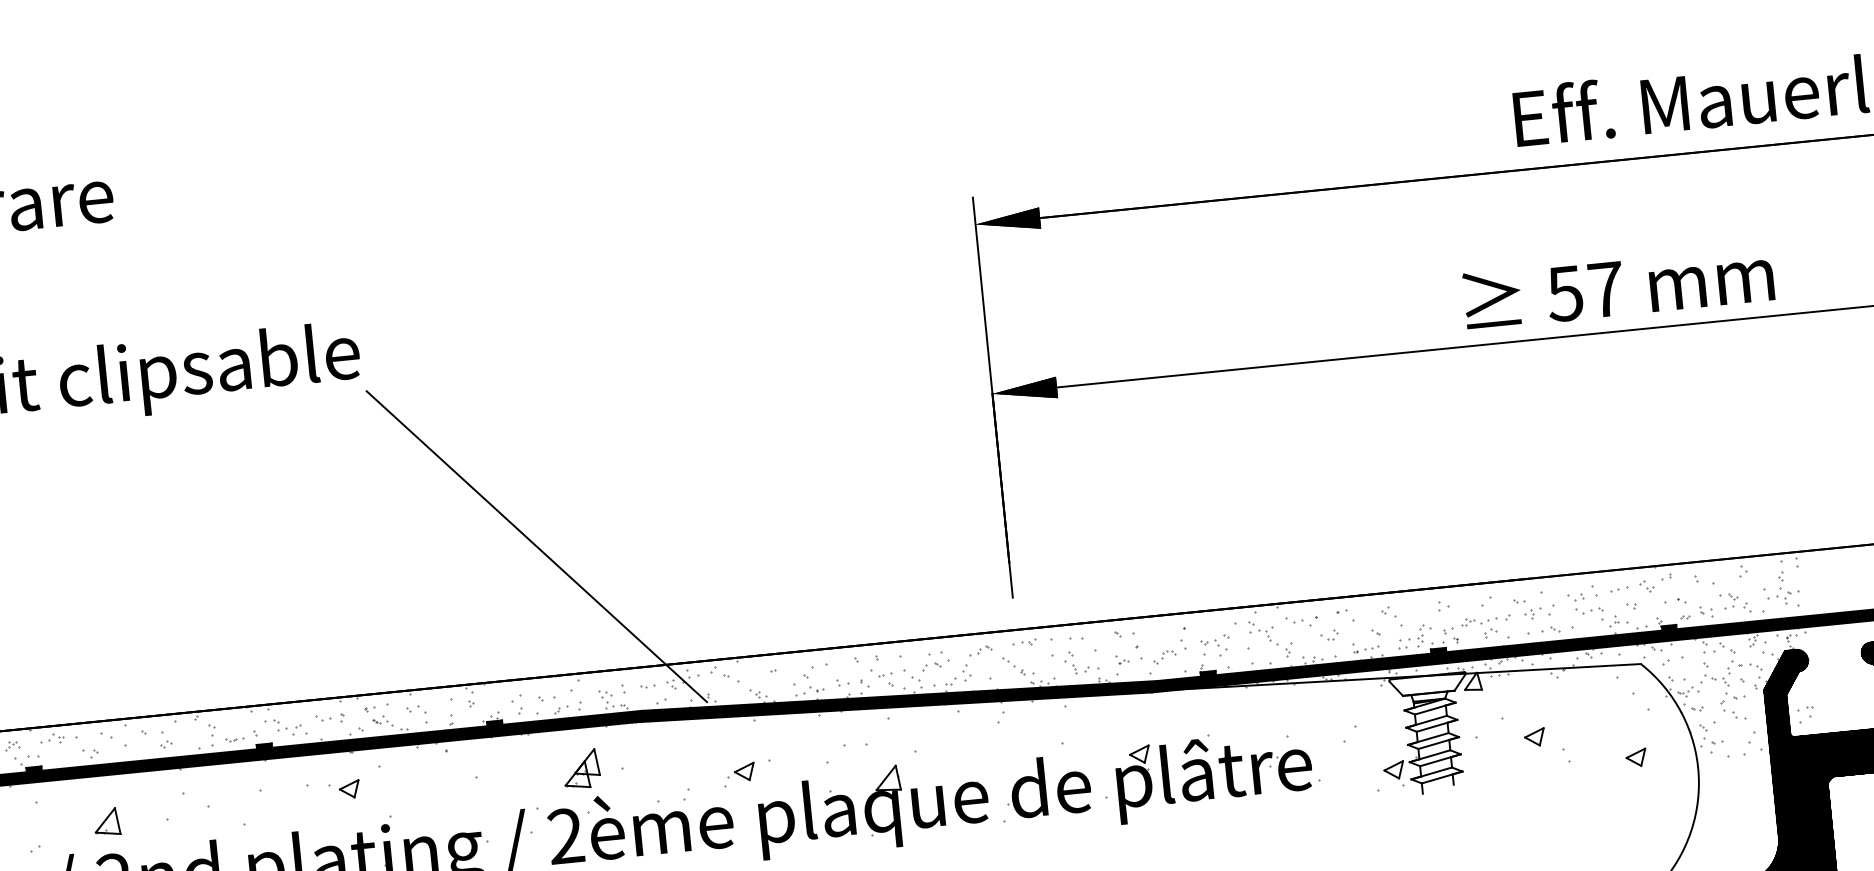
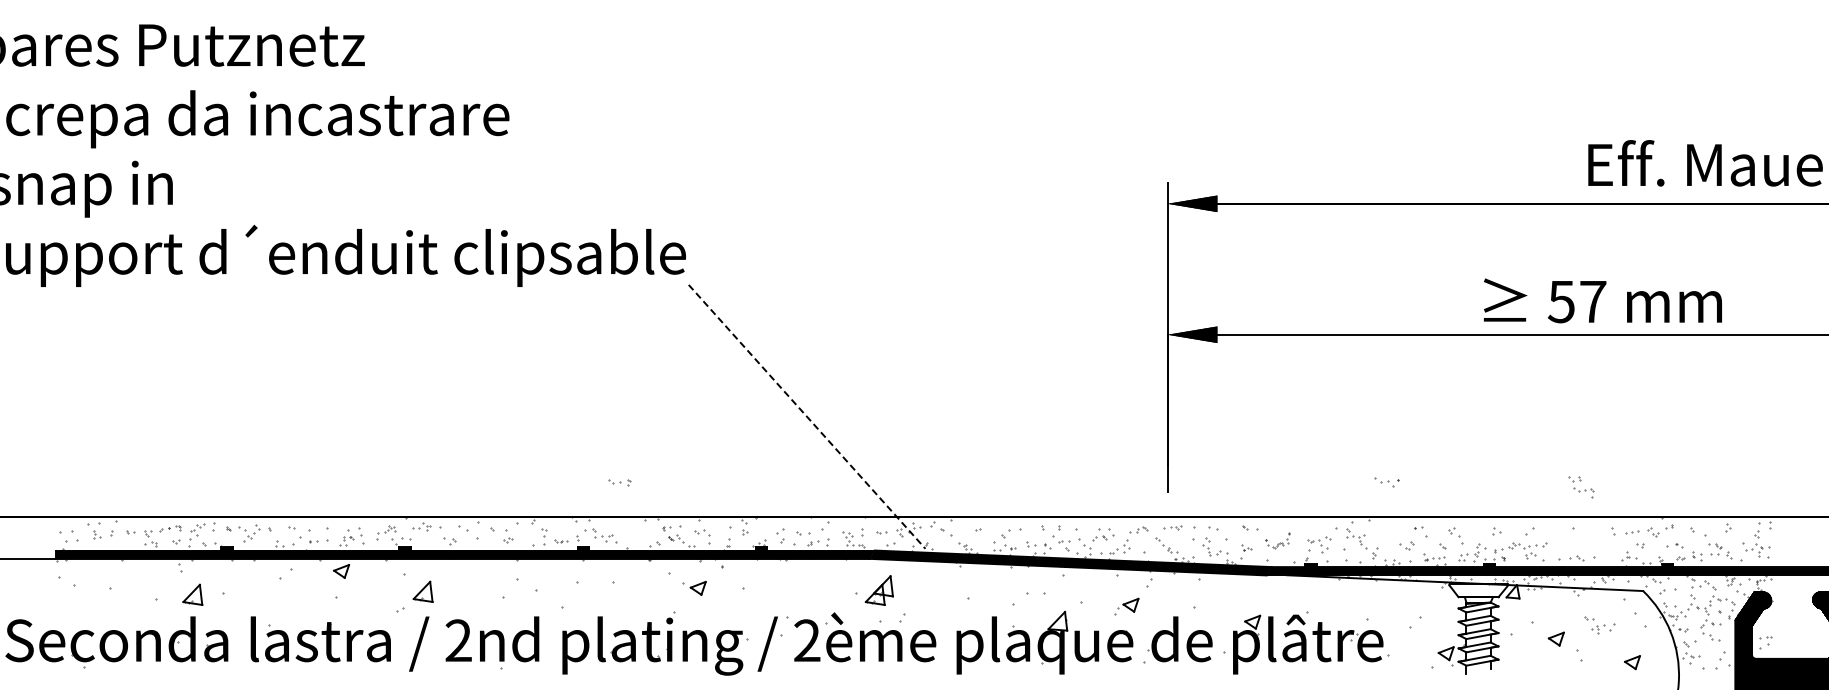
text: (1618, 286) -> (1602, 300), moved
line: (537, 547) -> (807, 417), solid -> dashed
part: (1586, 607) -> (1581, 487), moved
part: (1533, 608) -> (1599, 625), moved
part: (1301, 621) -> (1386, 482), moved
part: (1161, 645) -> (1277, 540), size x0.6
part: (329, 718) -> (619, 482), moved
part: (580, 769) -> (878, 590), moved
part: (739, 774) -> (1126, 606), moved
part: (344, 790) -> (694, 588), moved
part: (106, 821) -> (422, 591), moved

